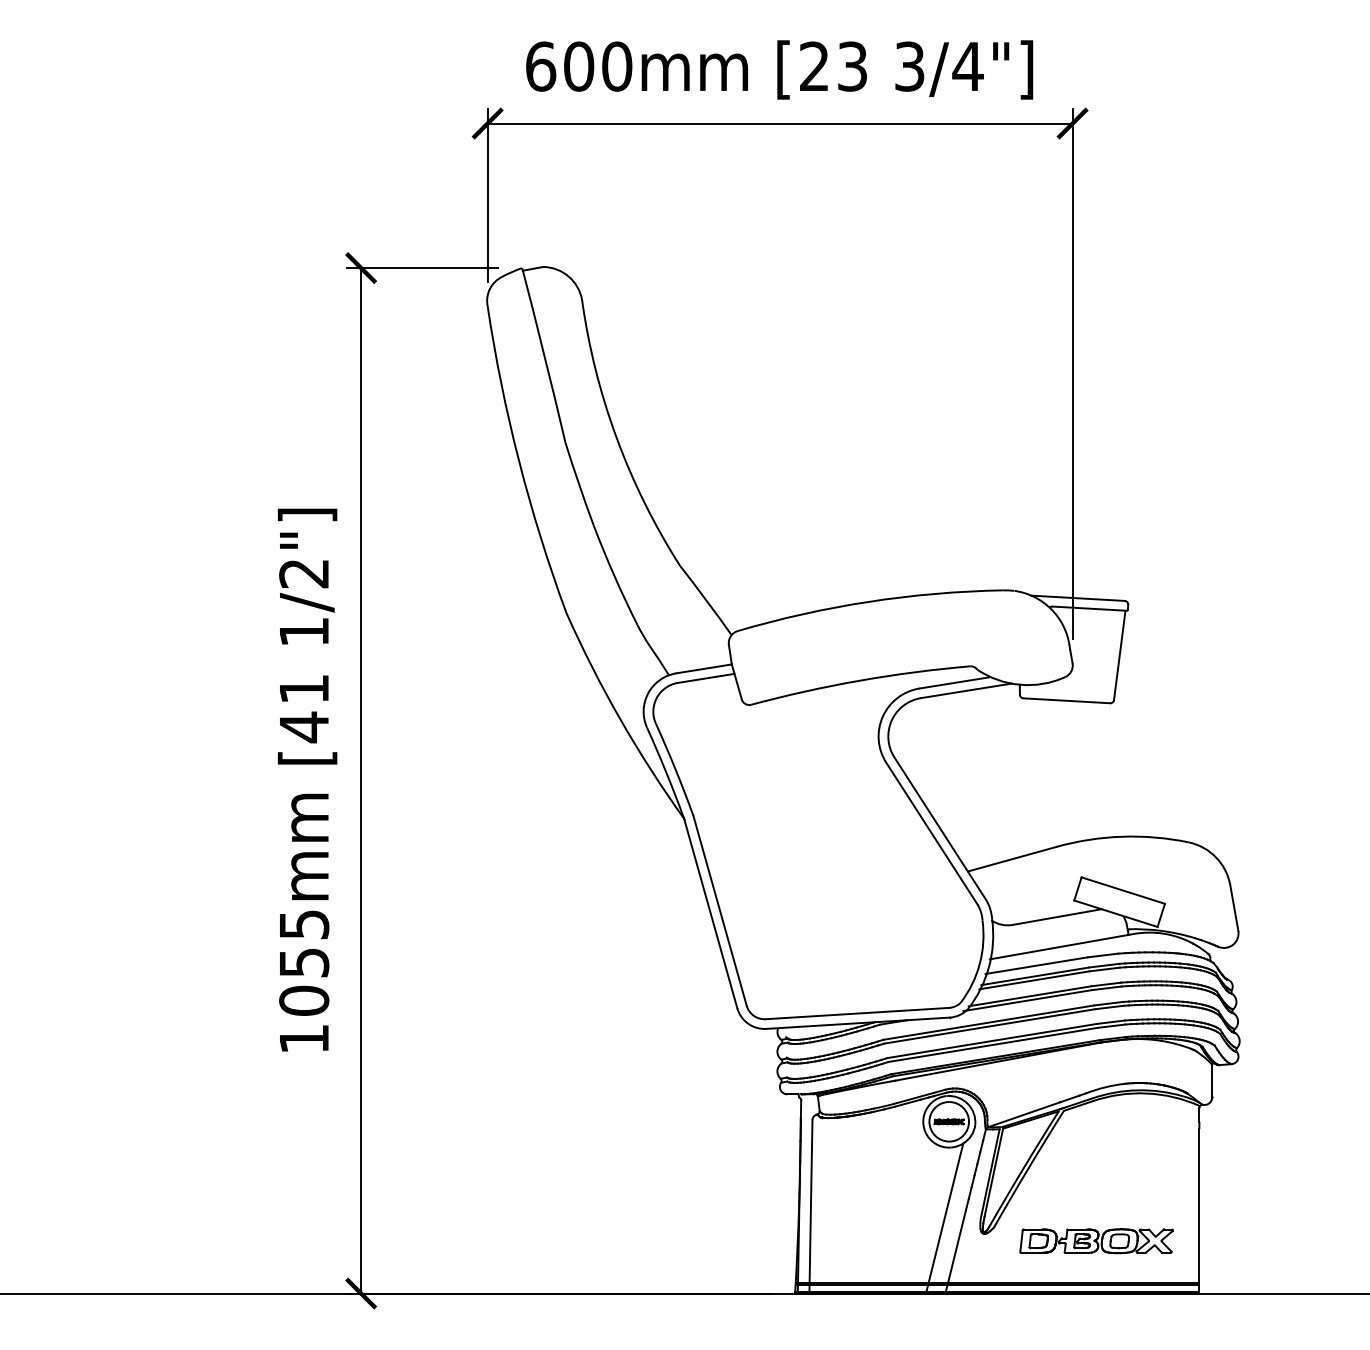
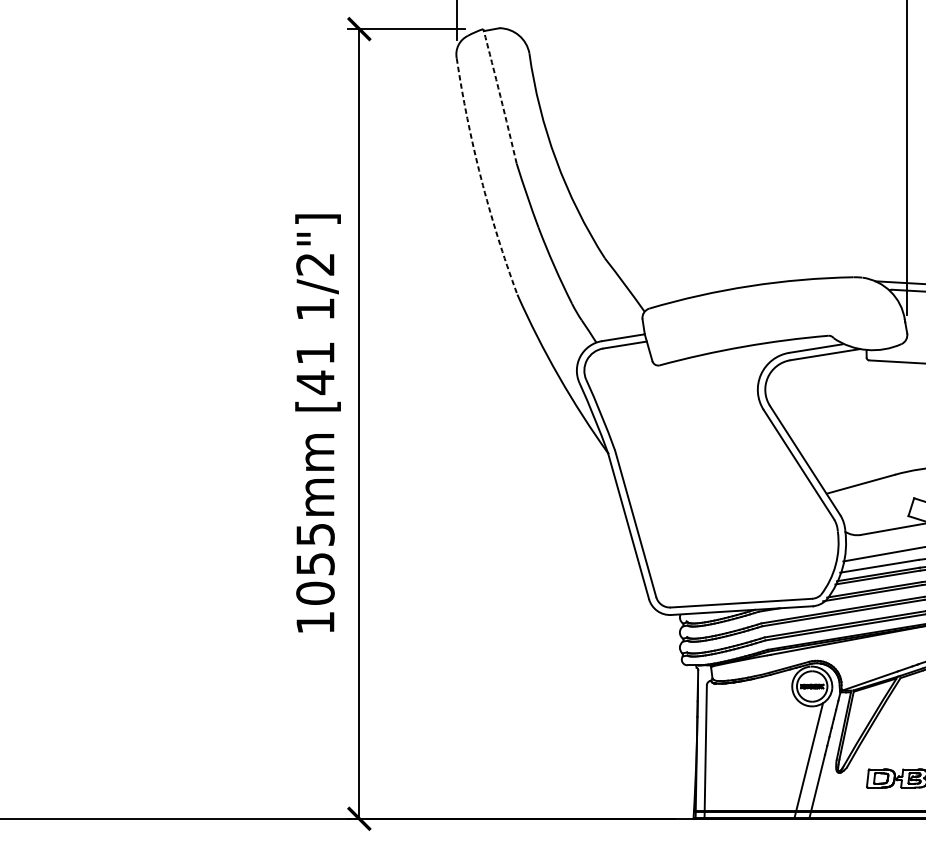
arc: (544, 355) -> (500, 96), solid -> dashed
arc: (519, 461) -> (481, 178), solid -> dashed

